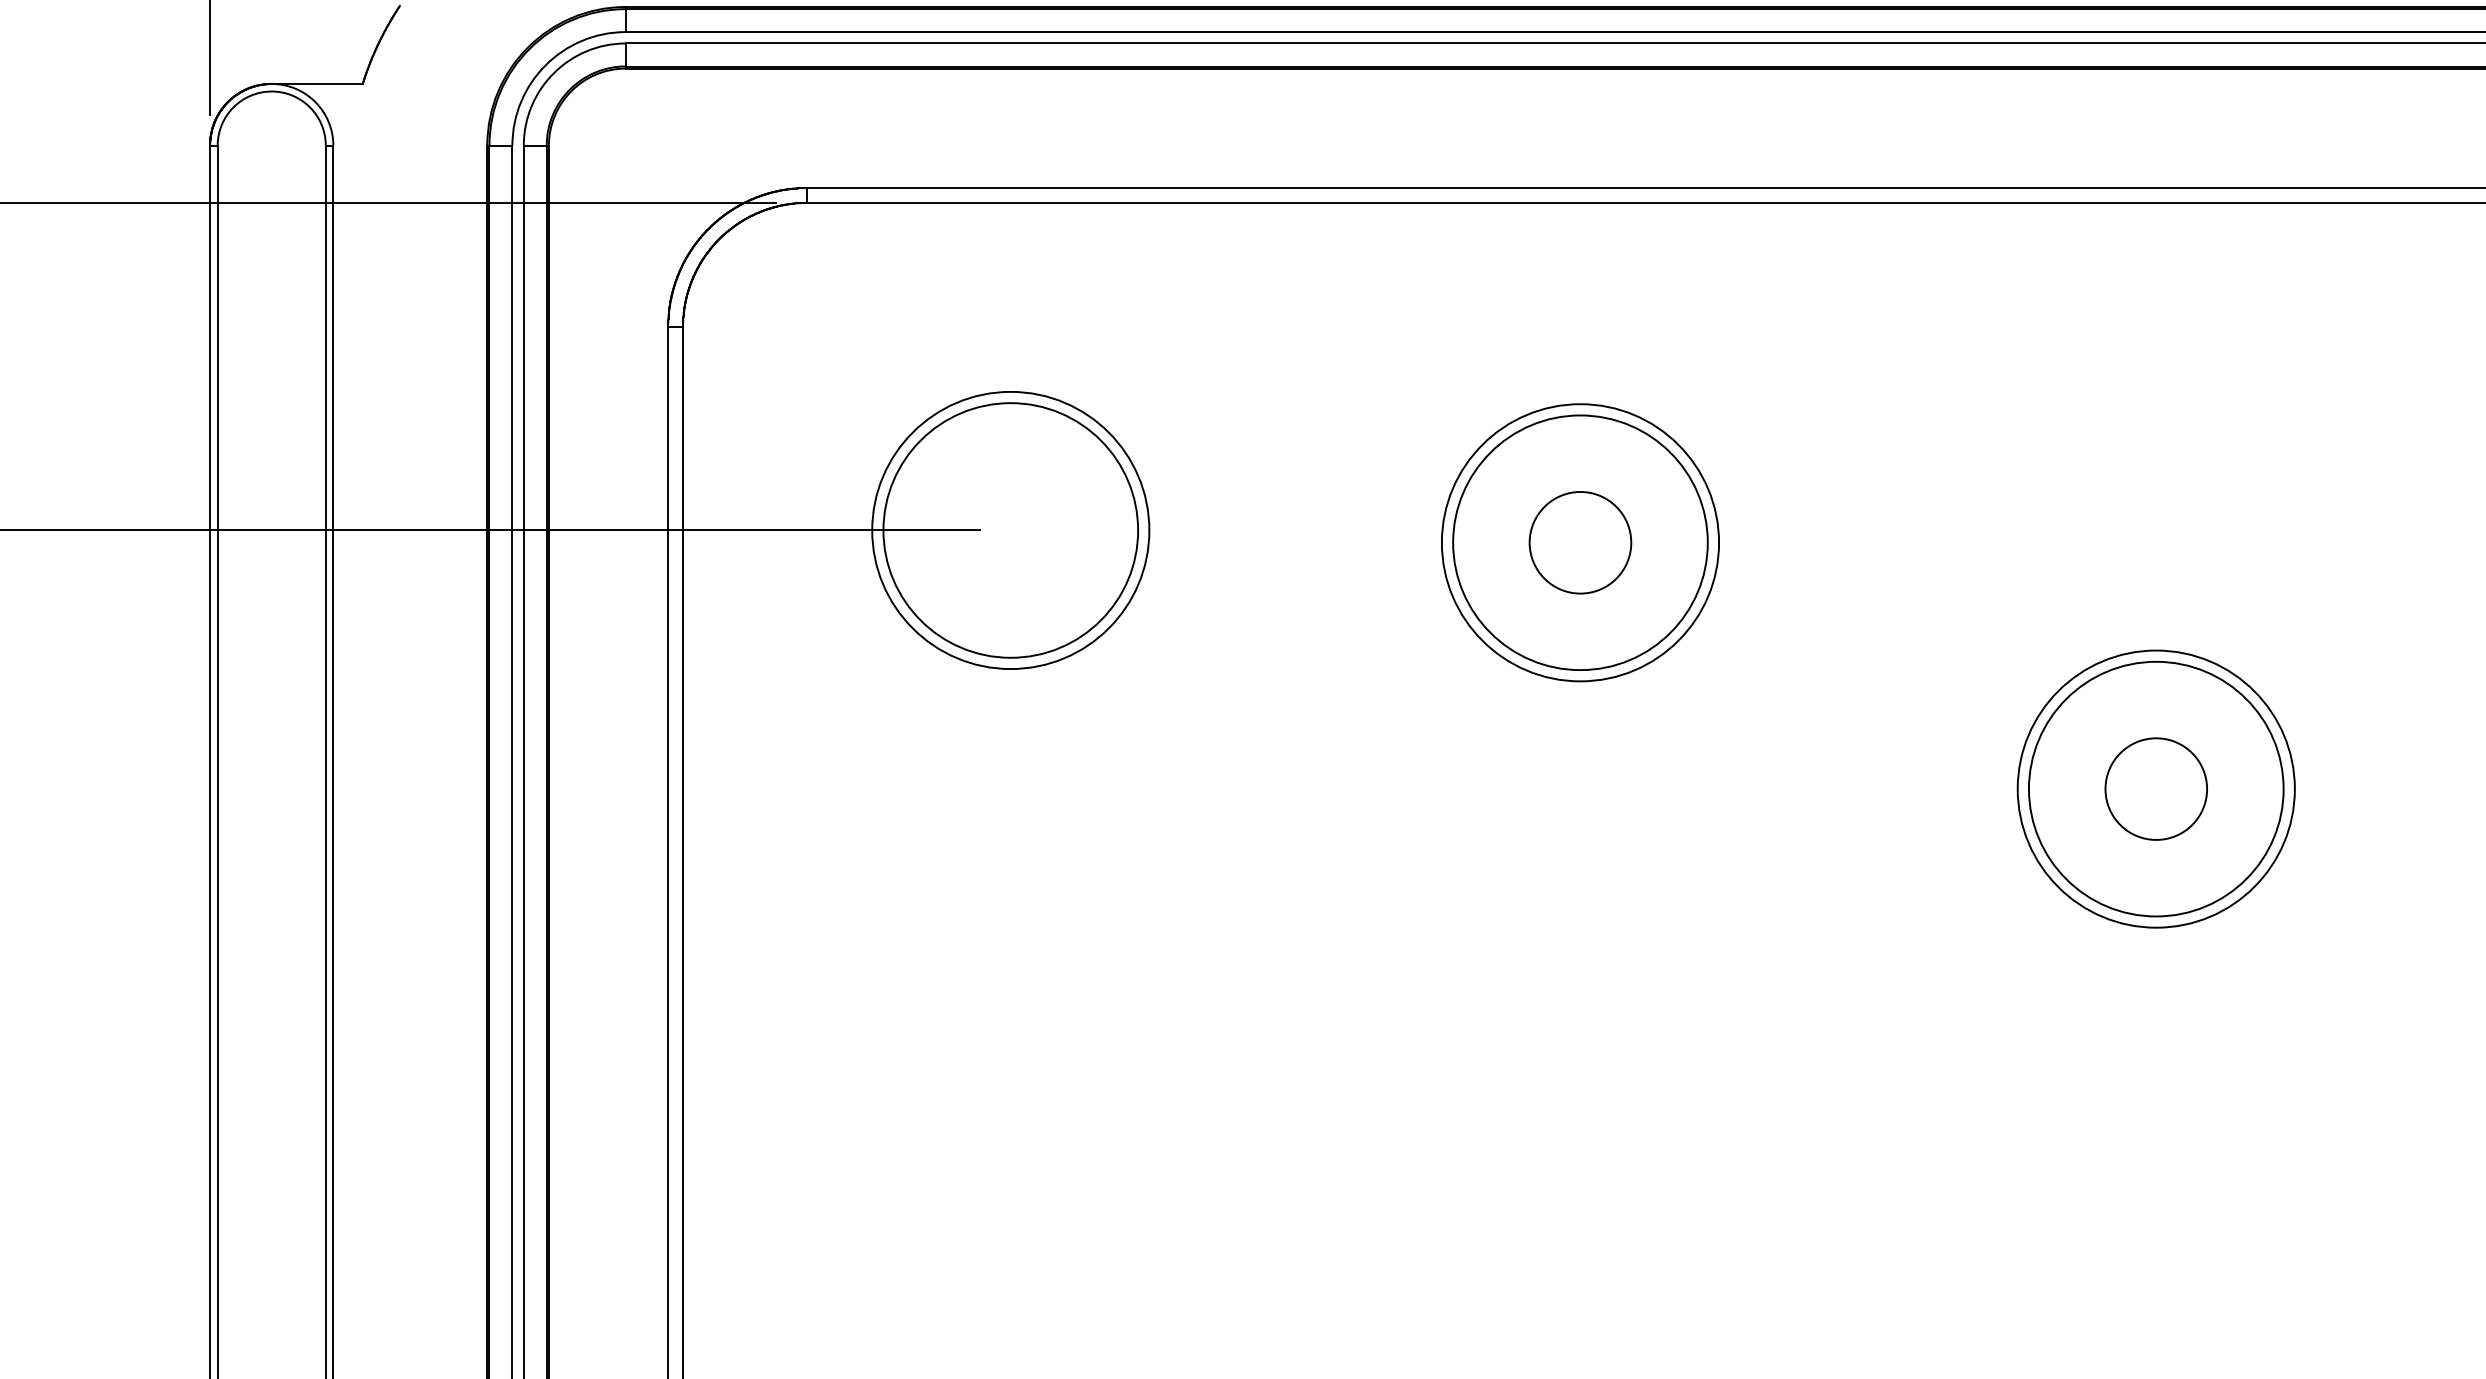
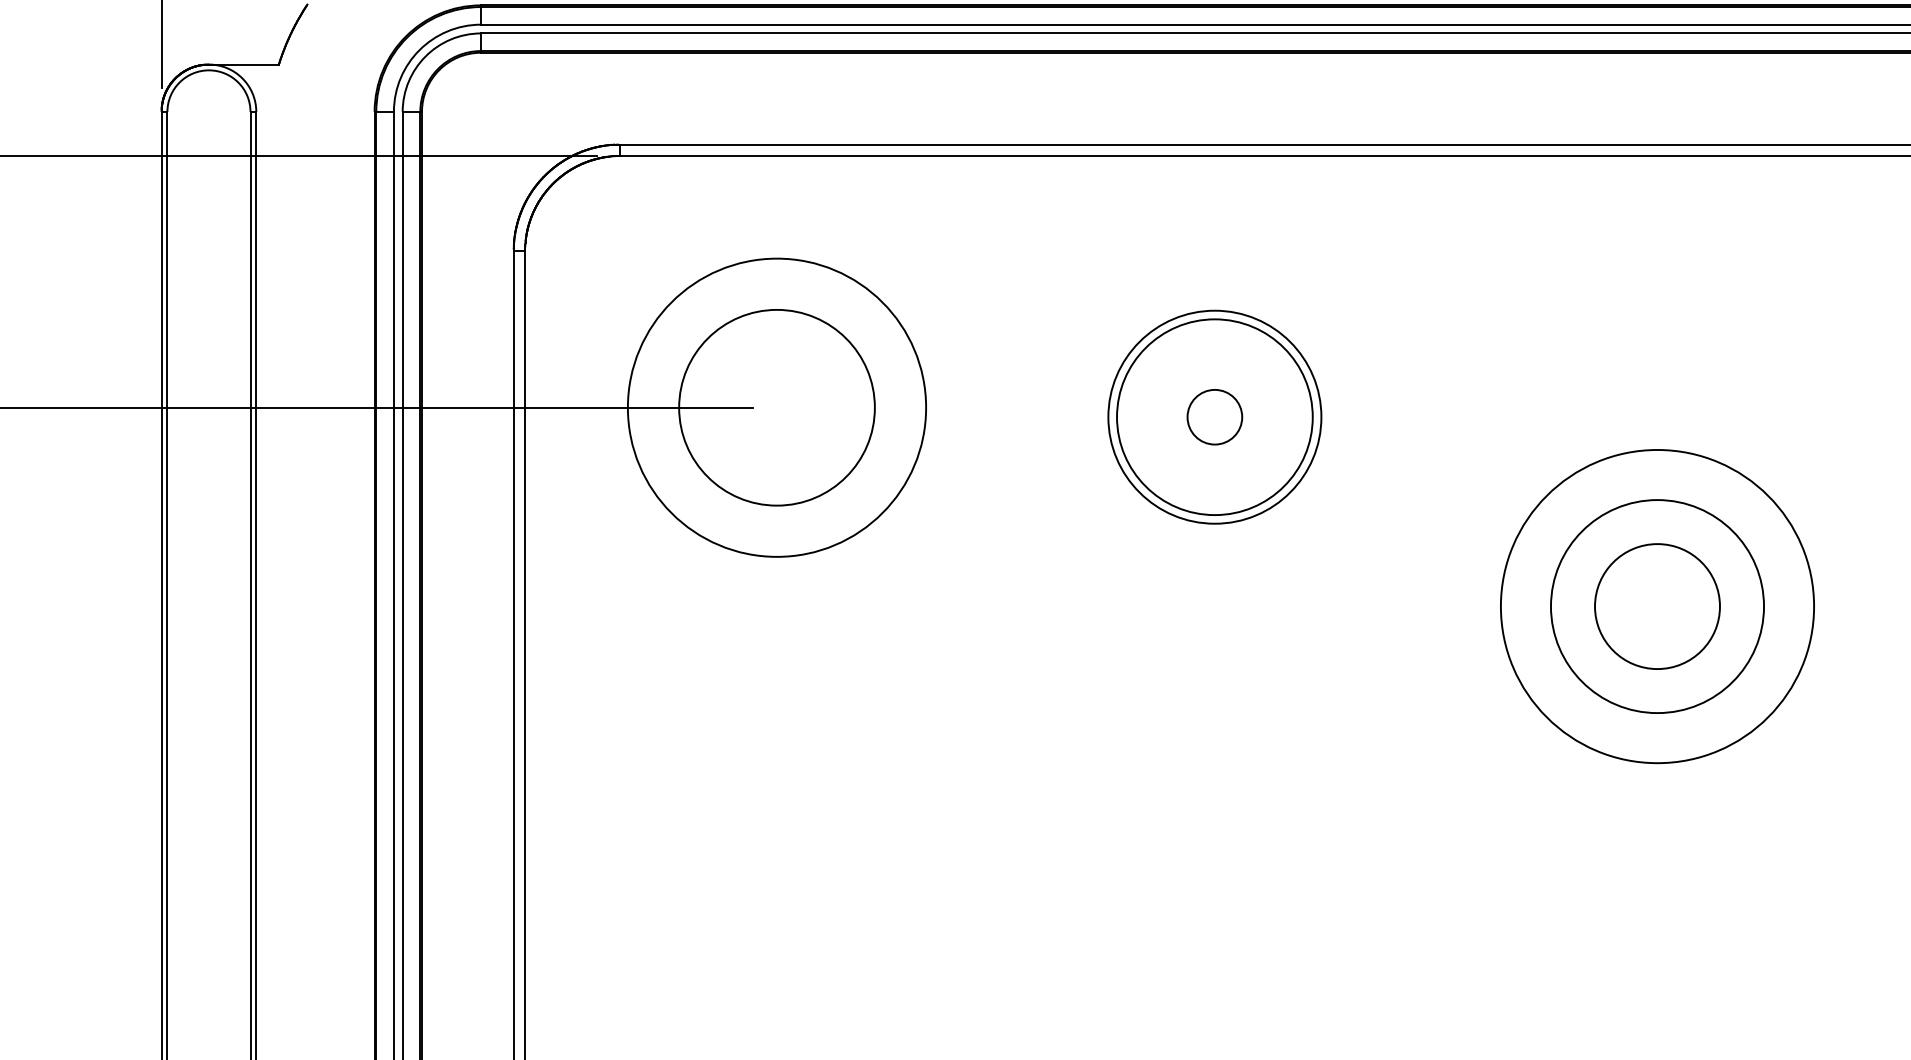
circle: (1010, 530) -> (776, 407), size x1.4
circle: (1579, 543) -> (1214, 417), size x0.7
circle: (2156, 789) -> (1657, 606), size x1.6
circle: (2156, 789) -> (1657, 606), size x1.6

